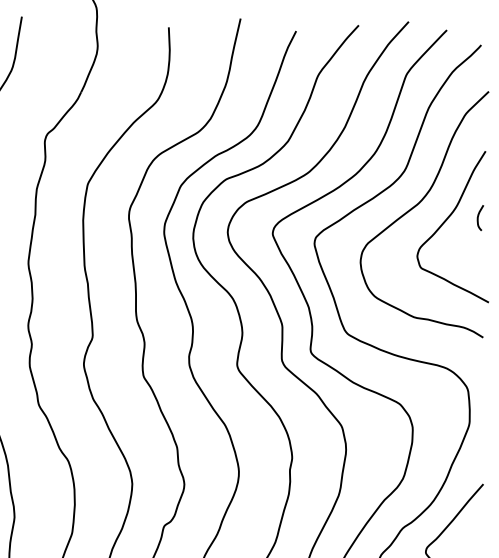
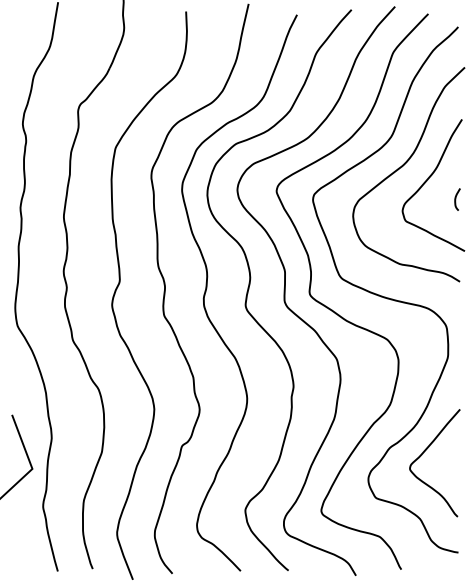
curve: (479, 217) -> (456, 199), moved

